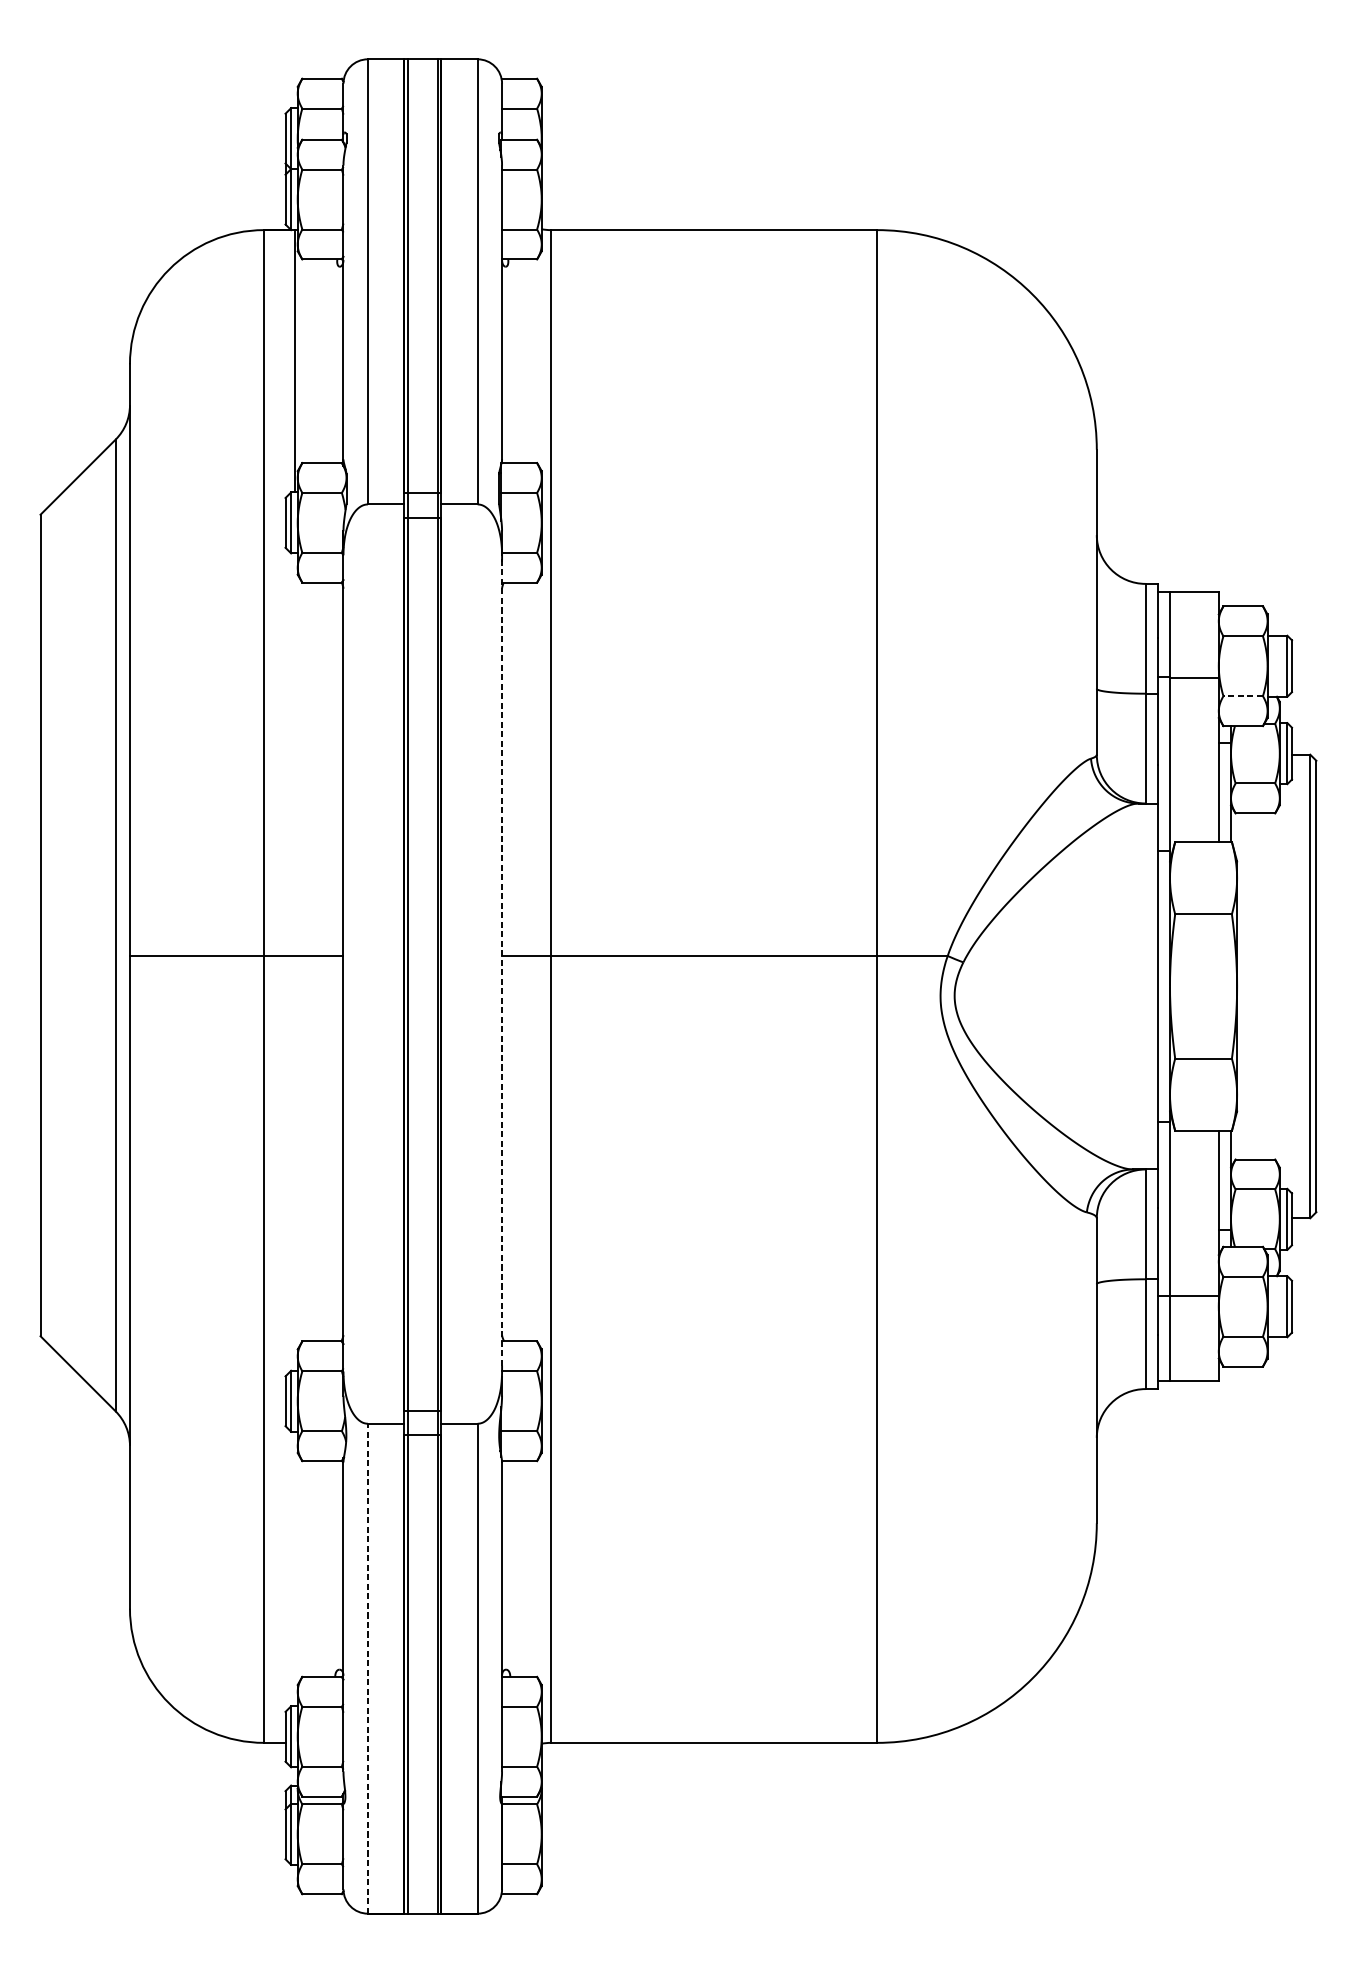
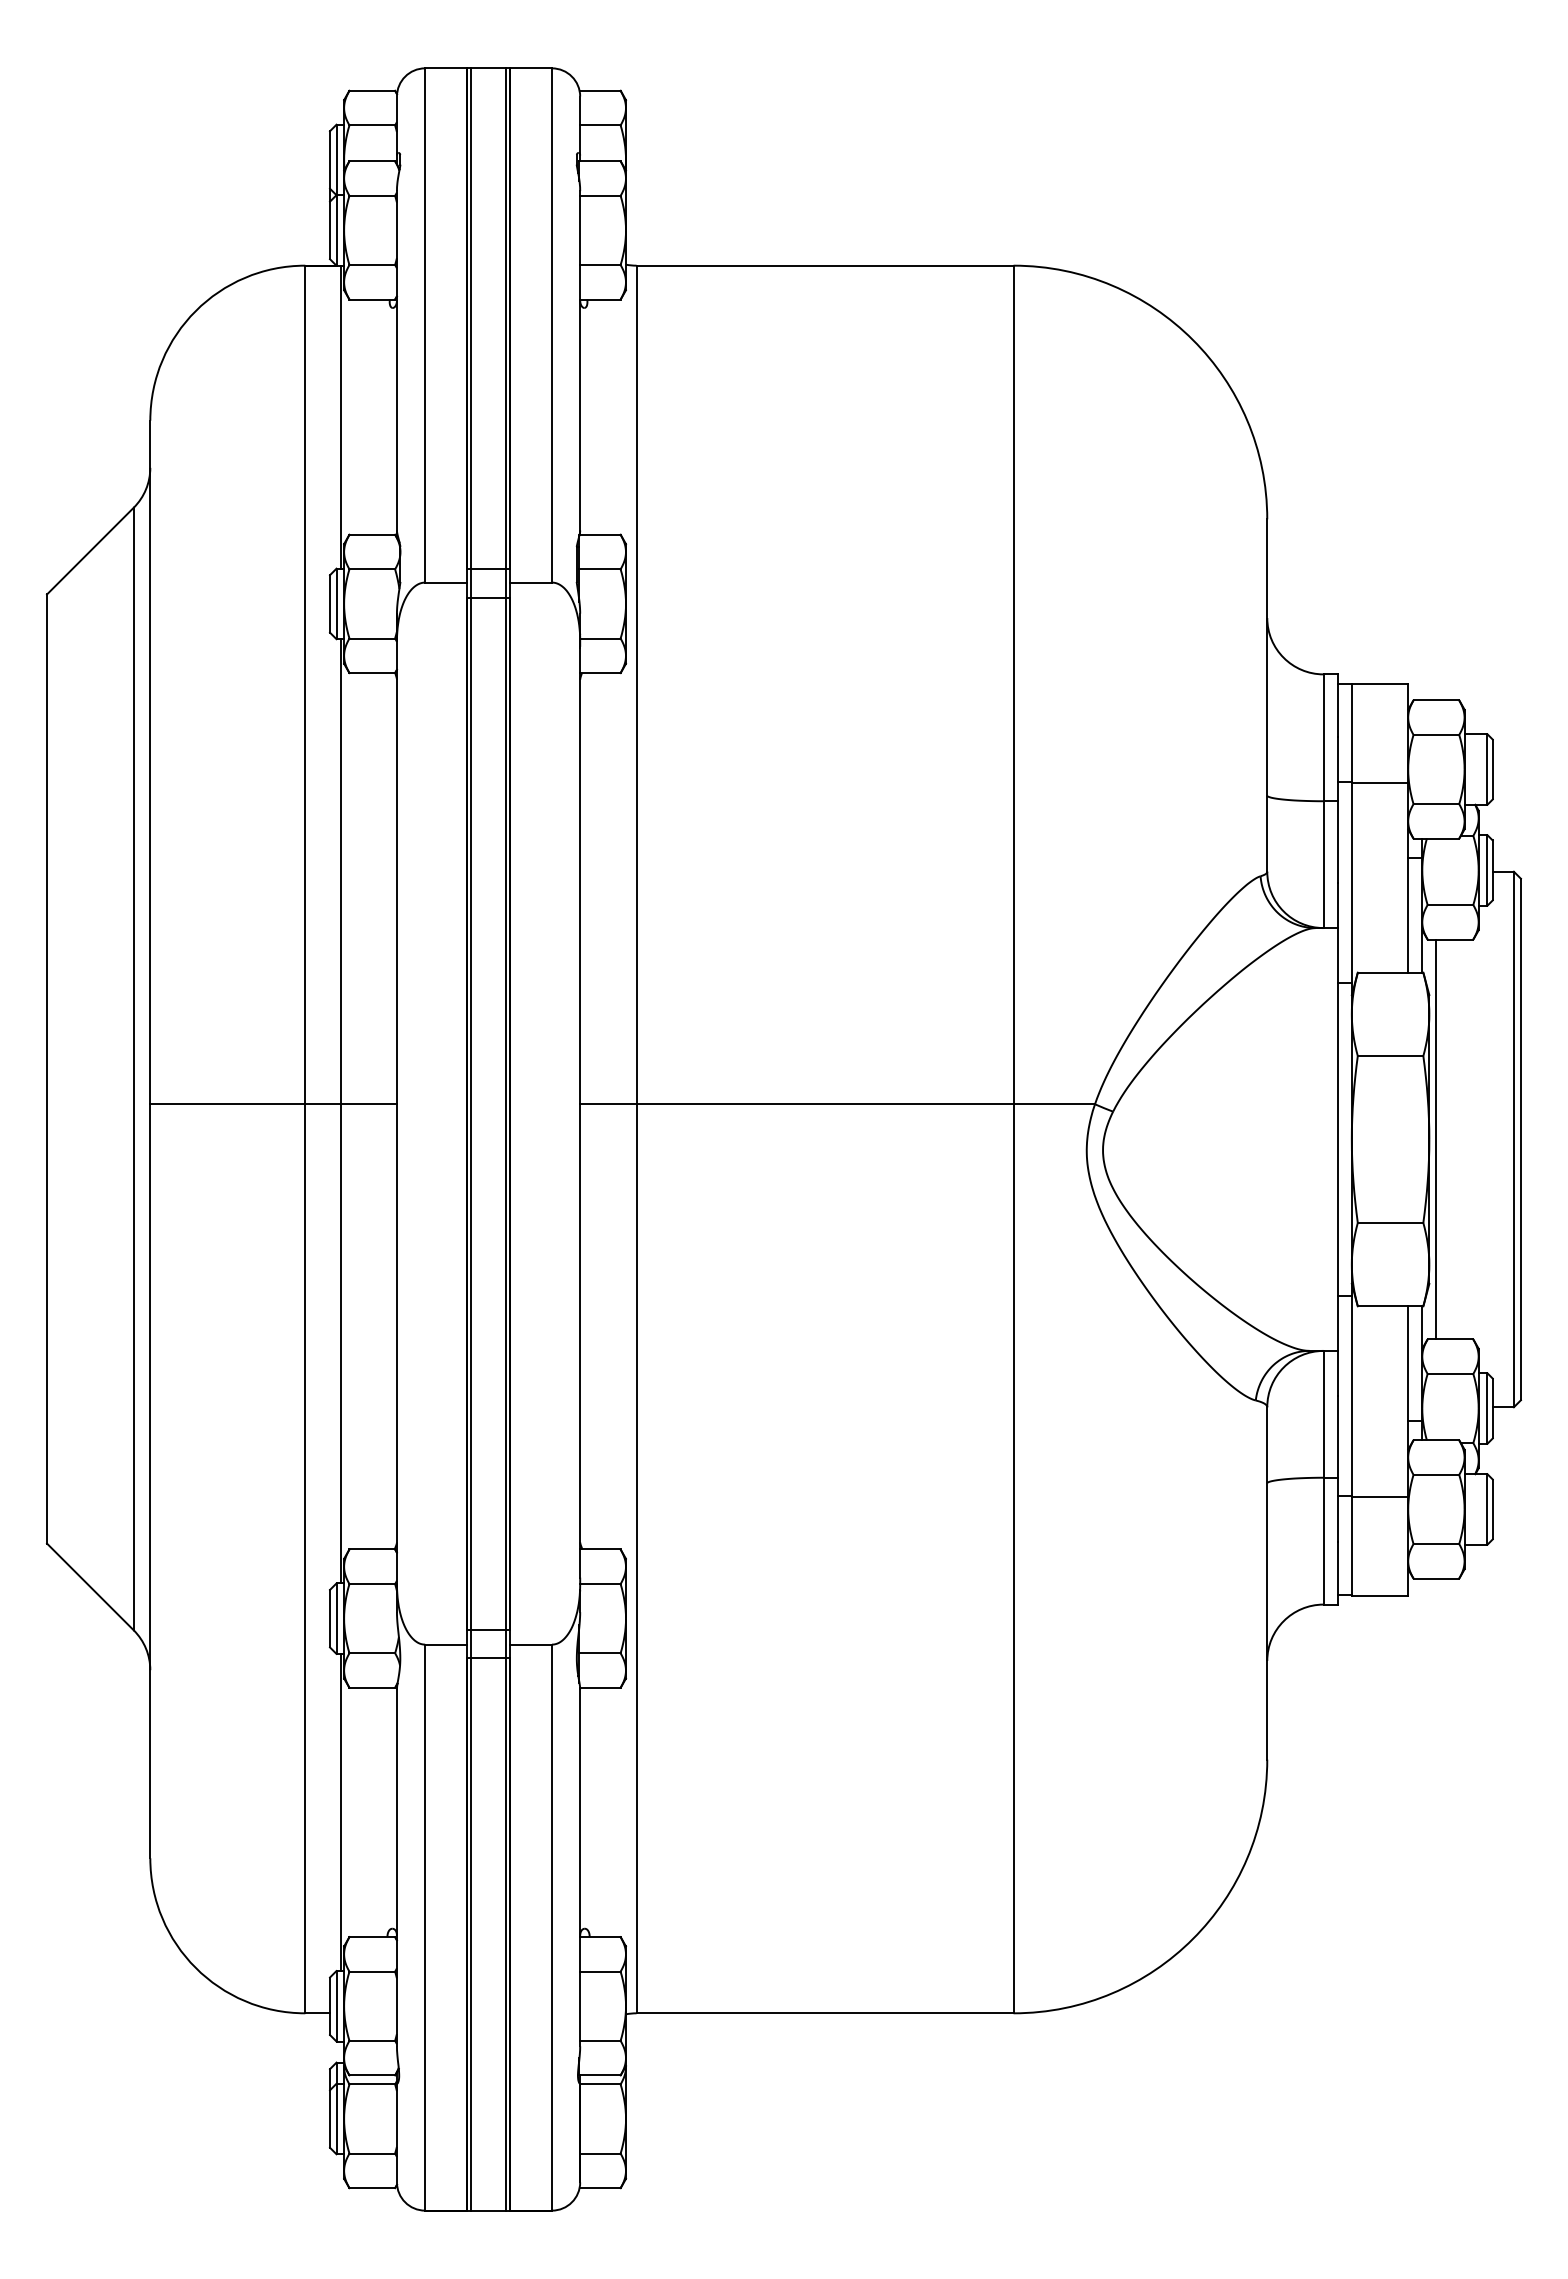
line: (1243, 696) -> (1436, 804), dashed -> solid
line: (502, 957) -> (580, 1105), dashed -> solid
line: (294, 962) -> (340, 1111), added
line: (1243, 986) -> (1436, 1139), added
line: (294, 1569) -> (340, 1812), added
line: (368, 1668) -> (425, 1927), dashed -> solid

